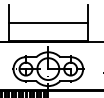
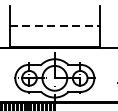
line: (48, 23) -> (55, 26), solid -> dashed

